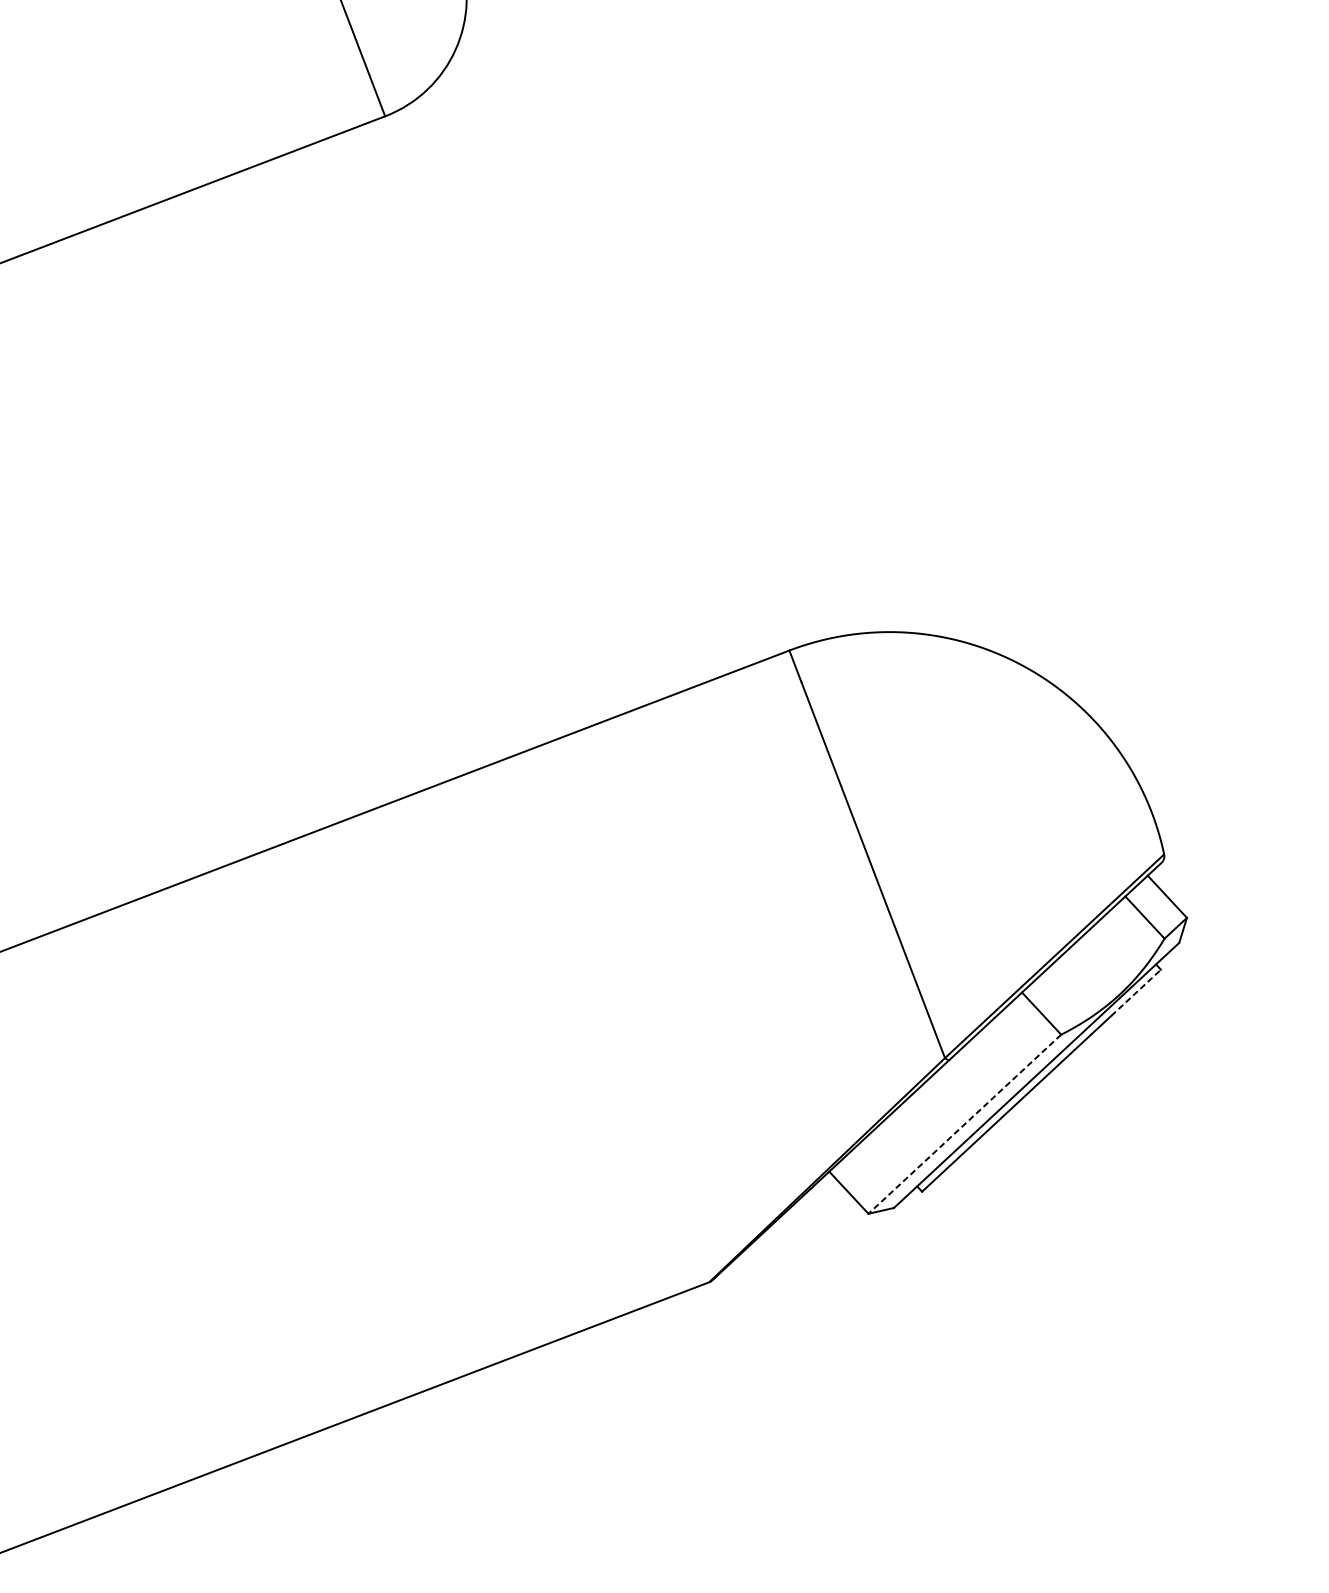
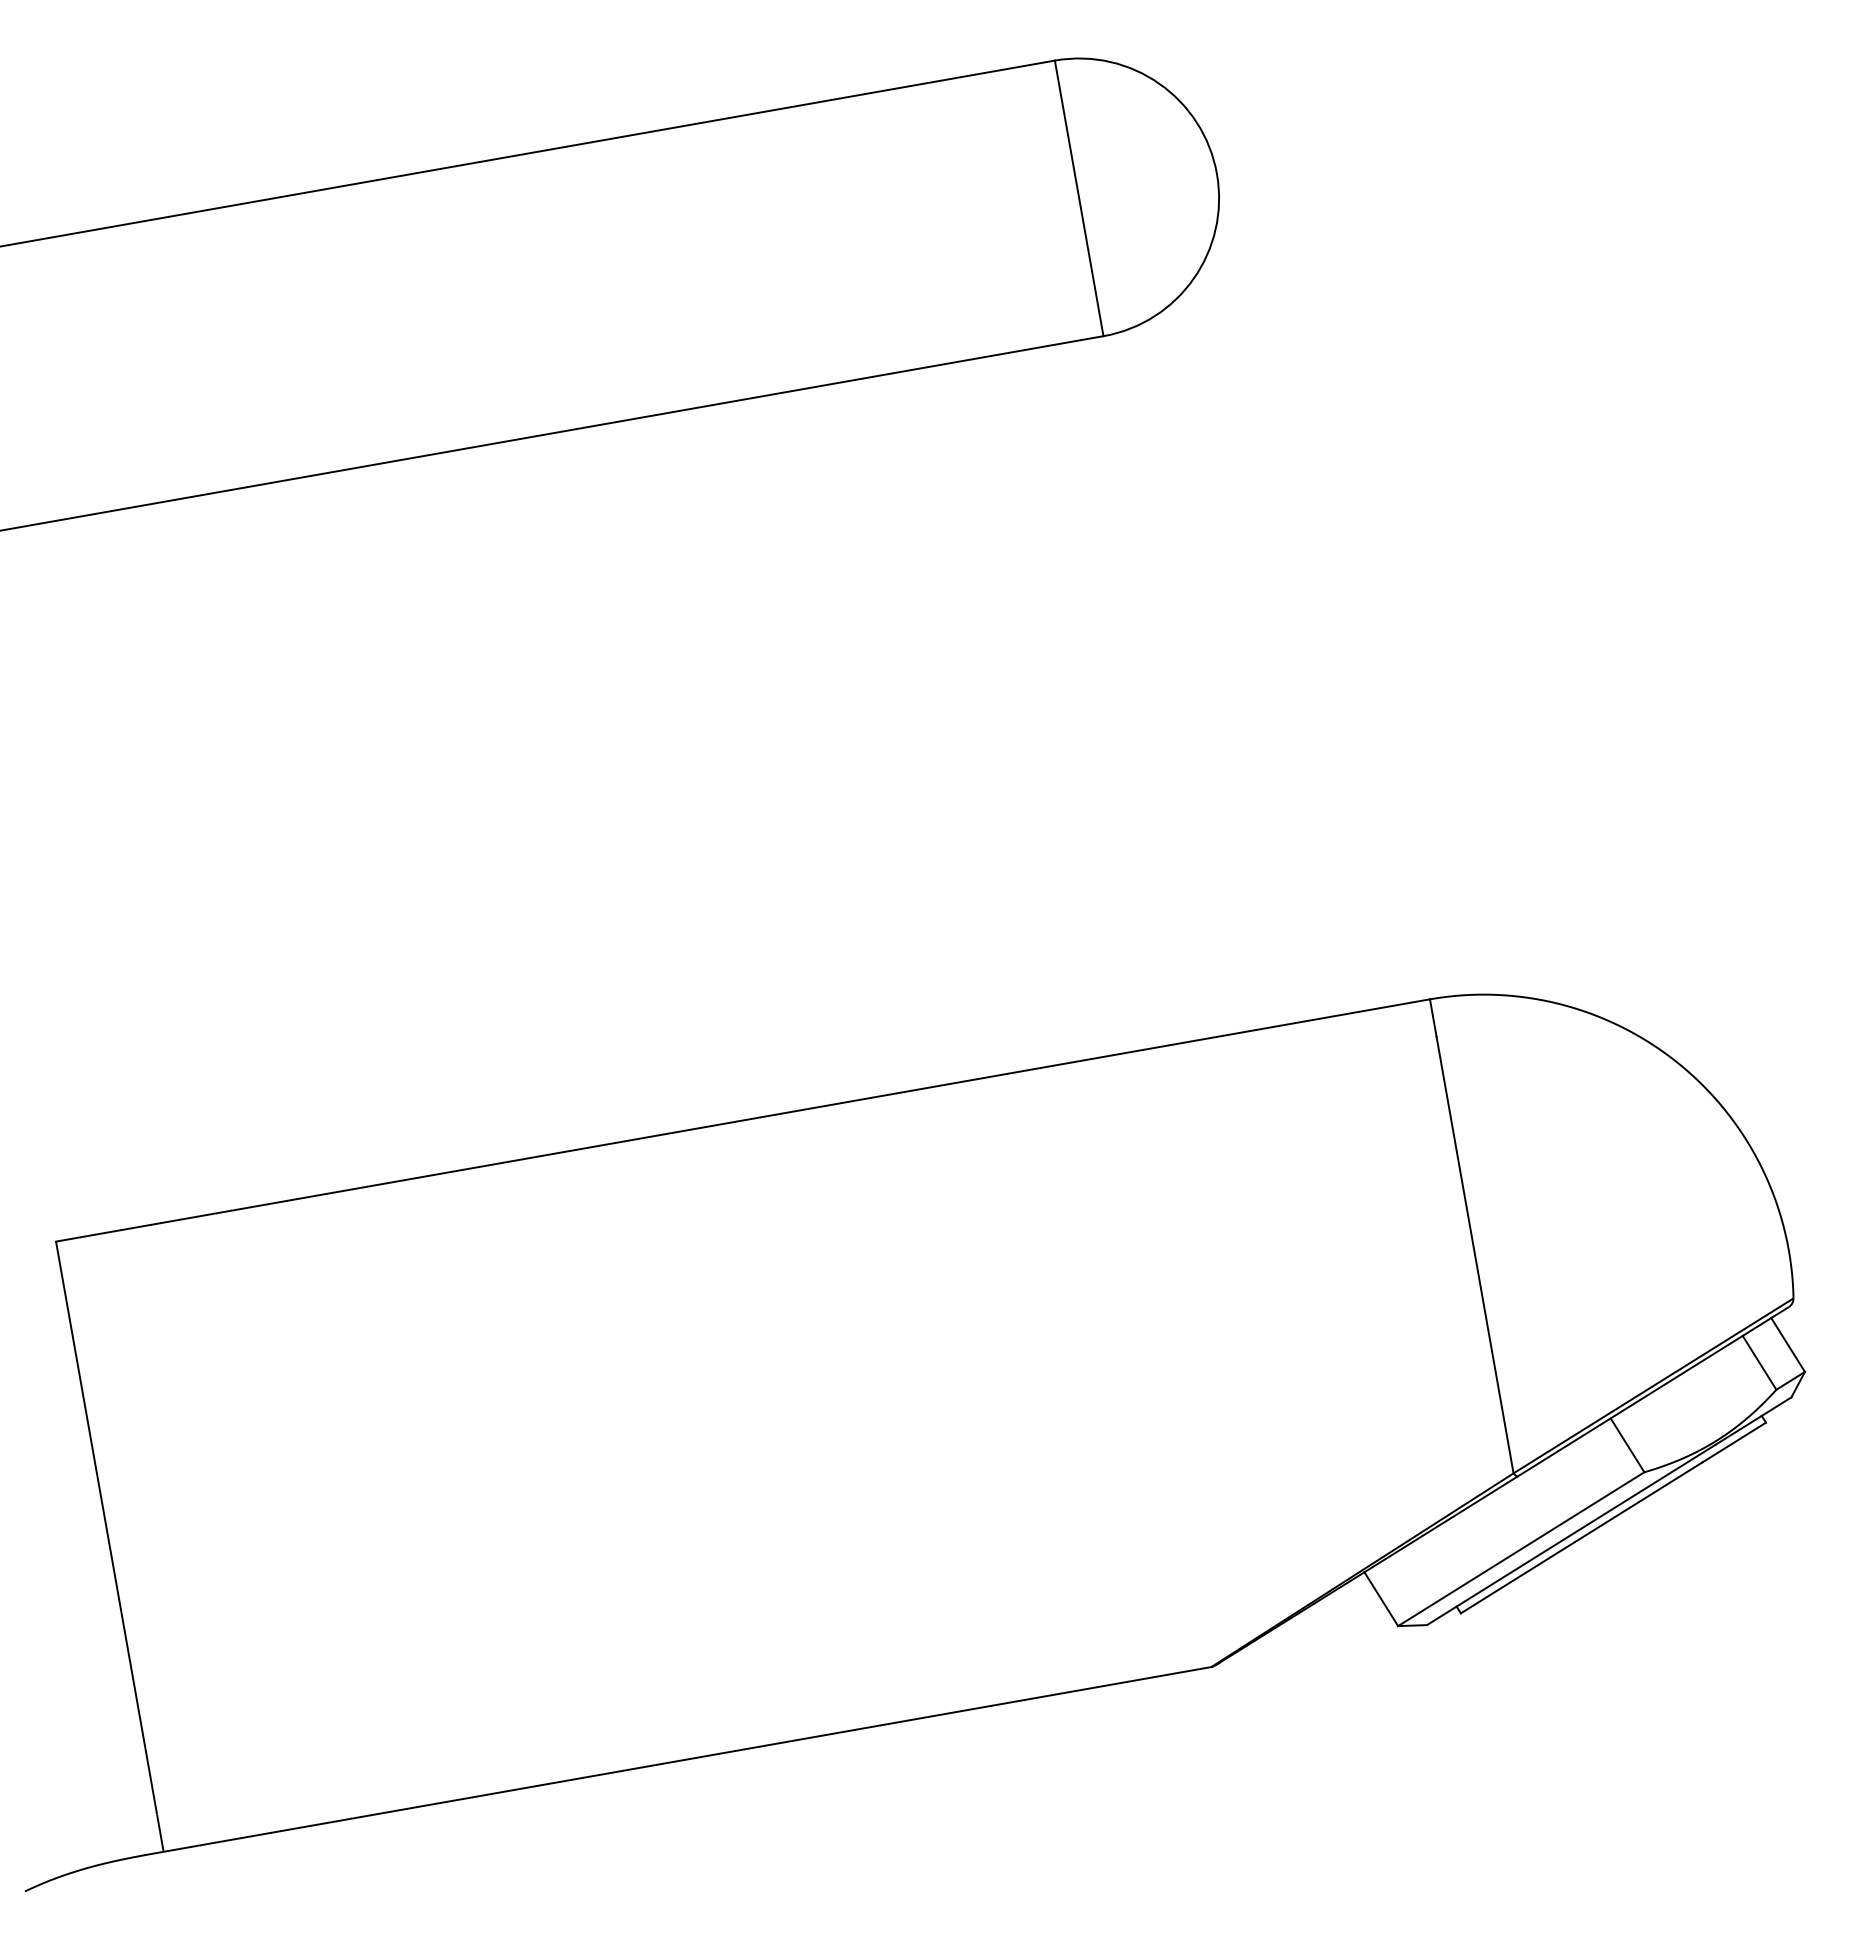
line: (1136, 992) -> (1734, 1442), dashed -> solid
line: (964, 1124) -> (1520, 1549), dashed -> solid

